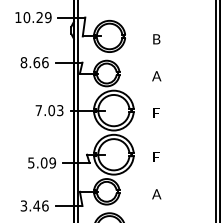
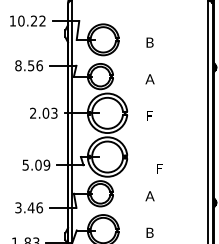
text: (48, 16) -> (42, 20), 10.29 -> 10.22
text: (37, 62) -> (31, 65), 8.66 -> 8.56
text: (39, 109) -> (33, 112), 7.03 -> 2.03
text: (156, 157) -> (159, 168), moved

